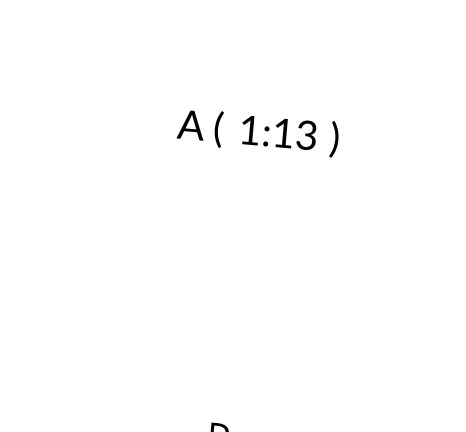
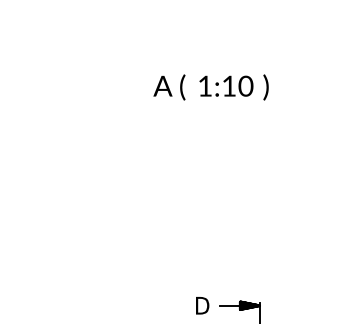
text: (306, 135) -> (245, 86), 1:13 -> 1:10

